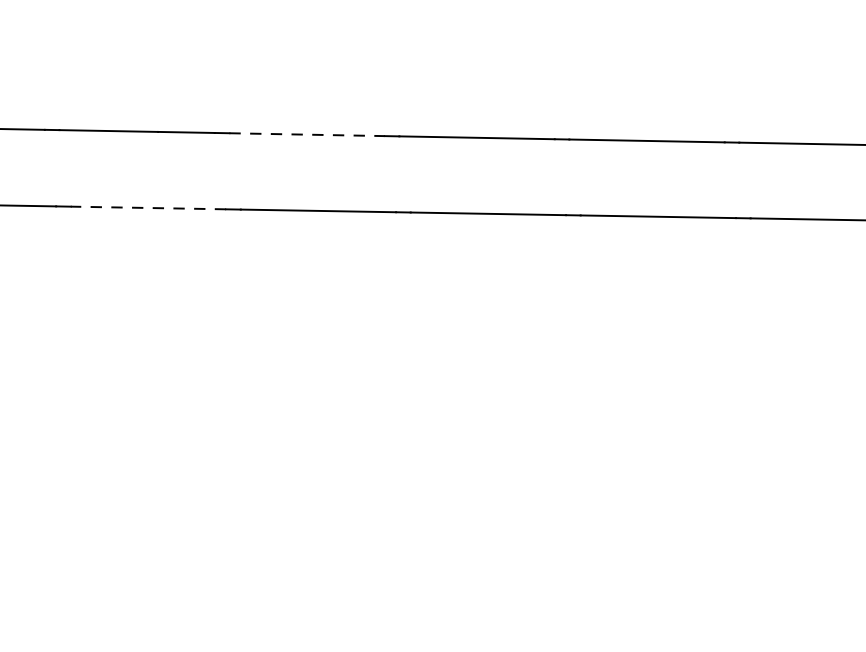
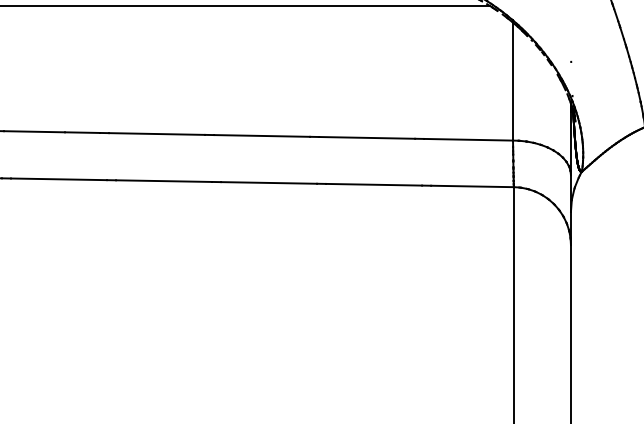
line: (307, 135) -> (157, 134), dashed -> solid
line: (147, 208) -> (58, 179), dashed -> solid

